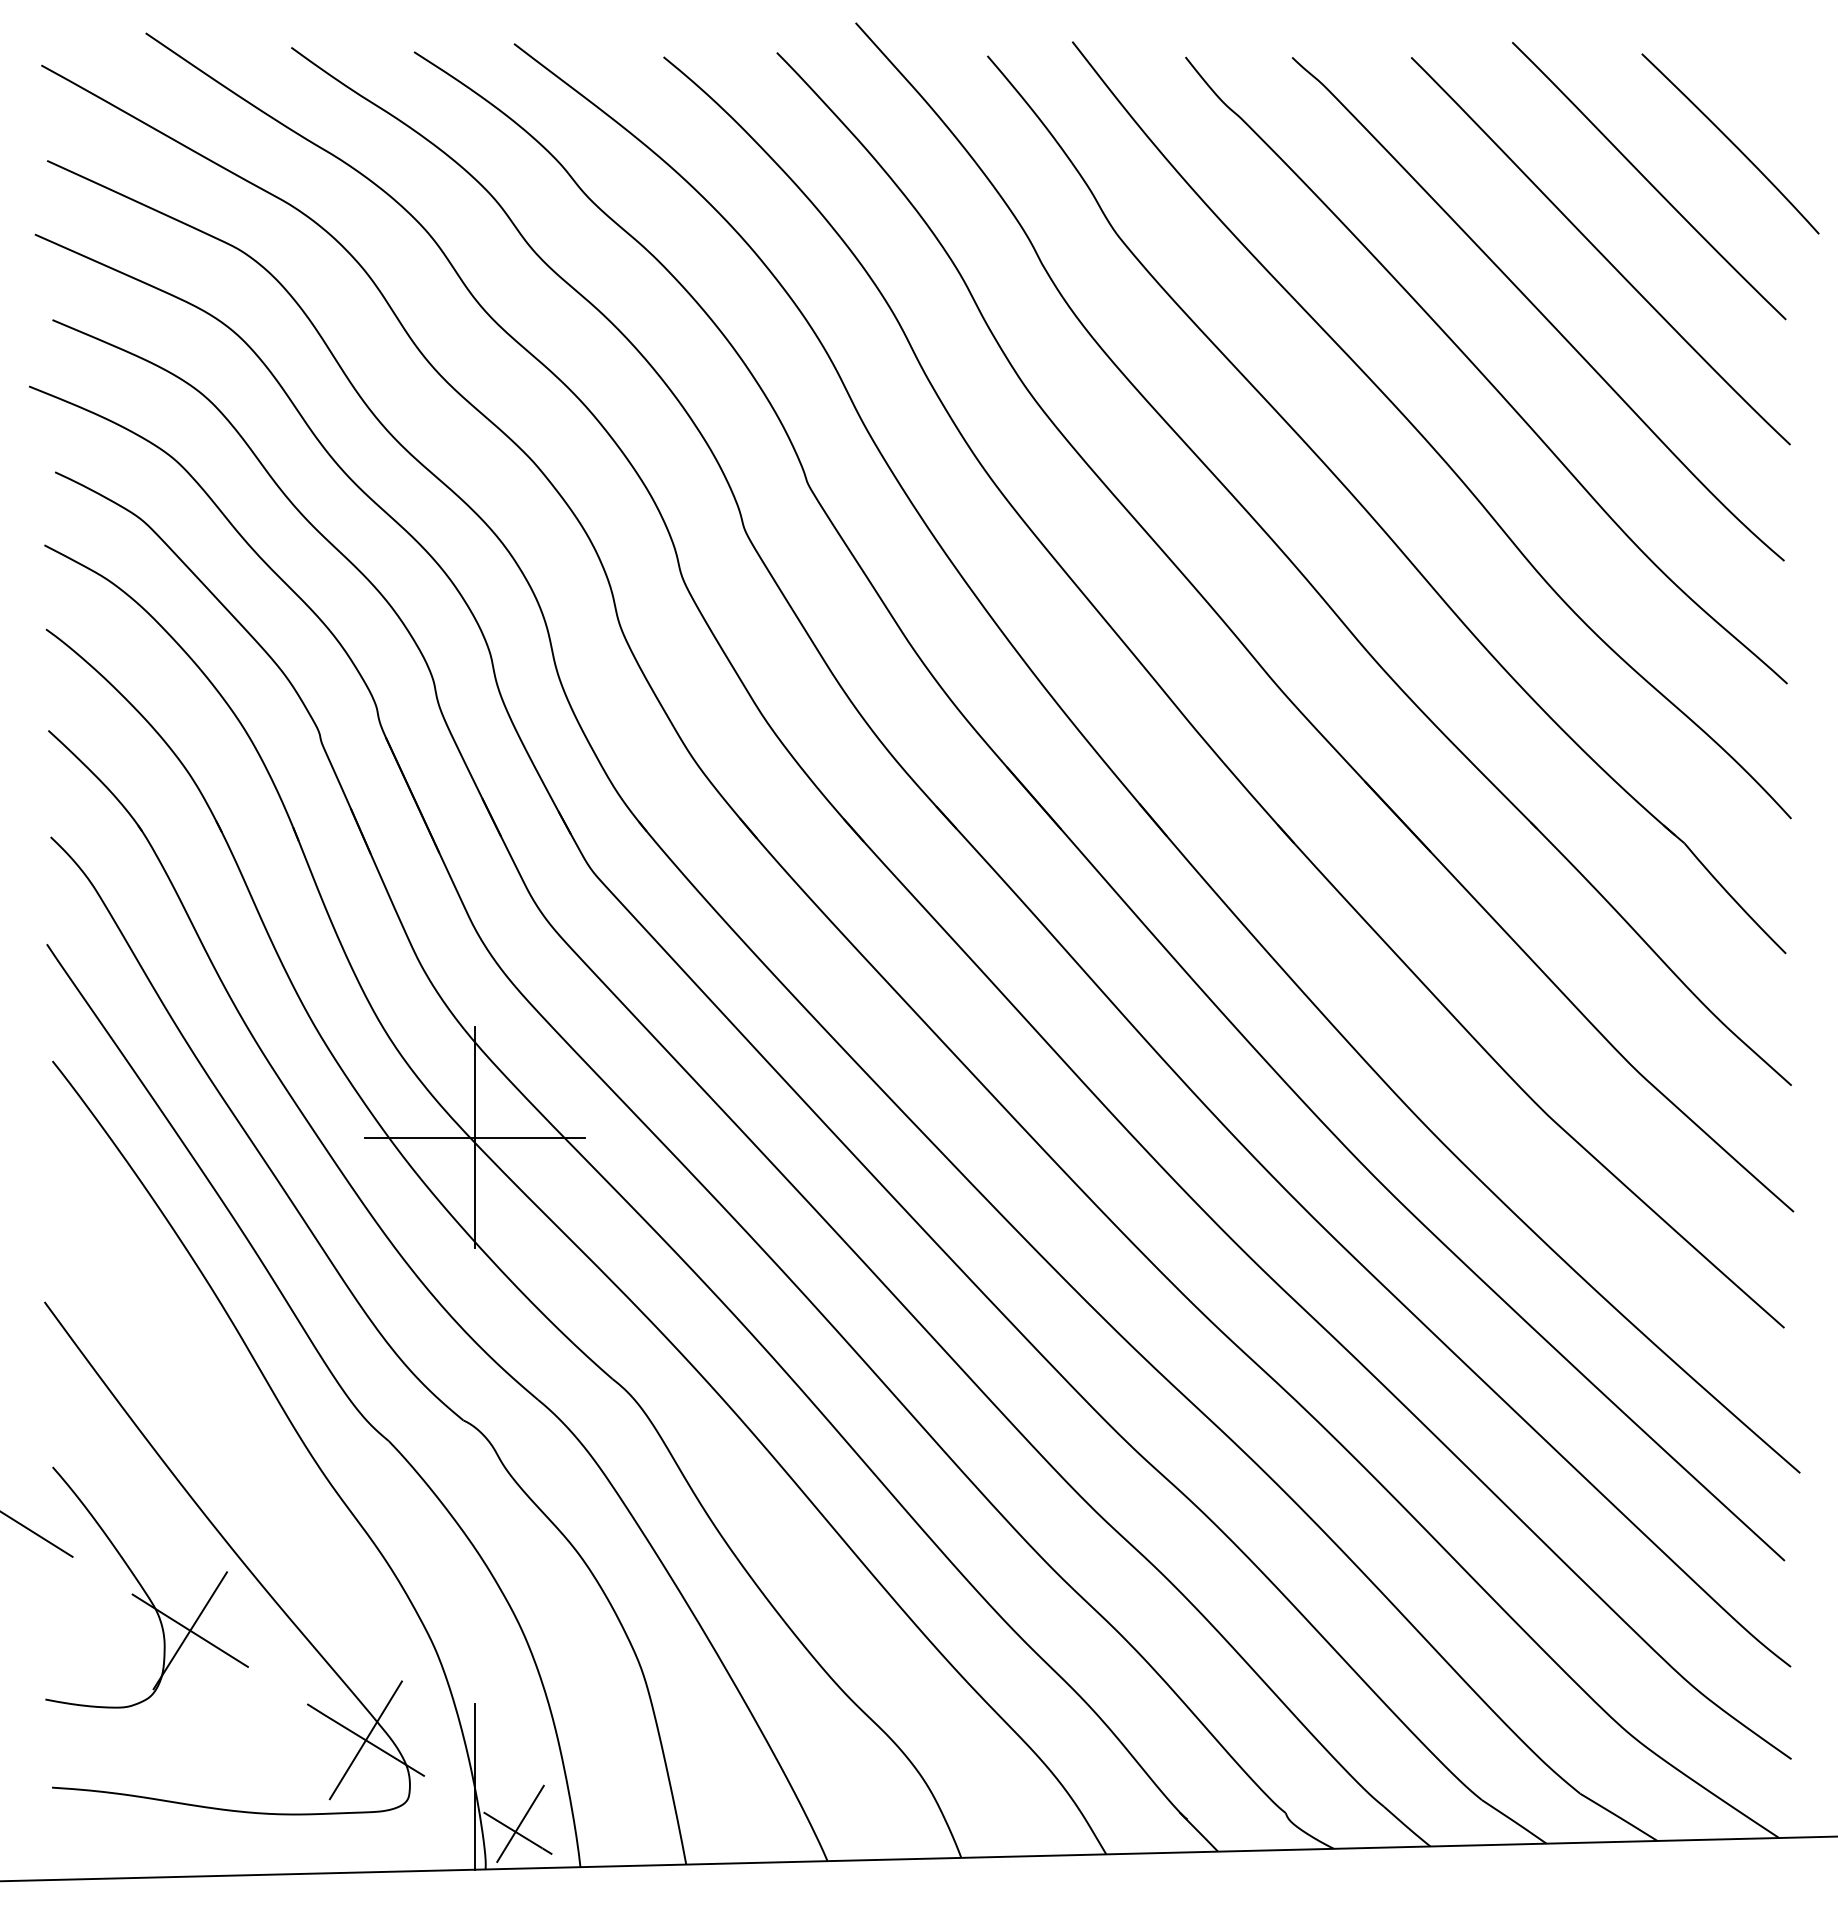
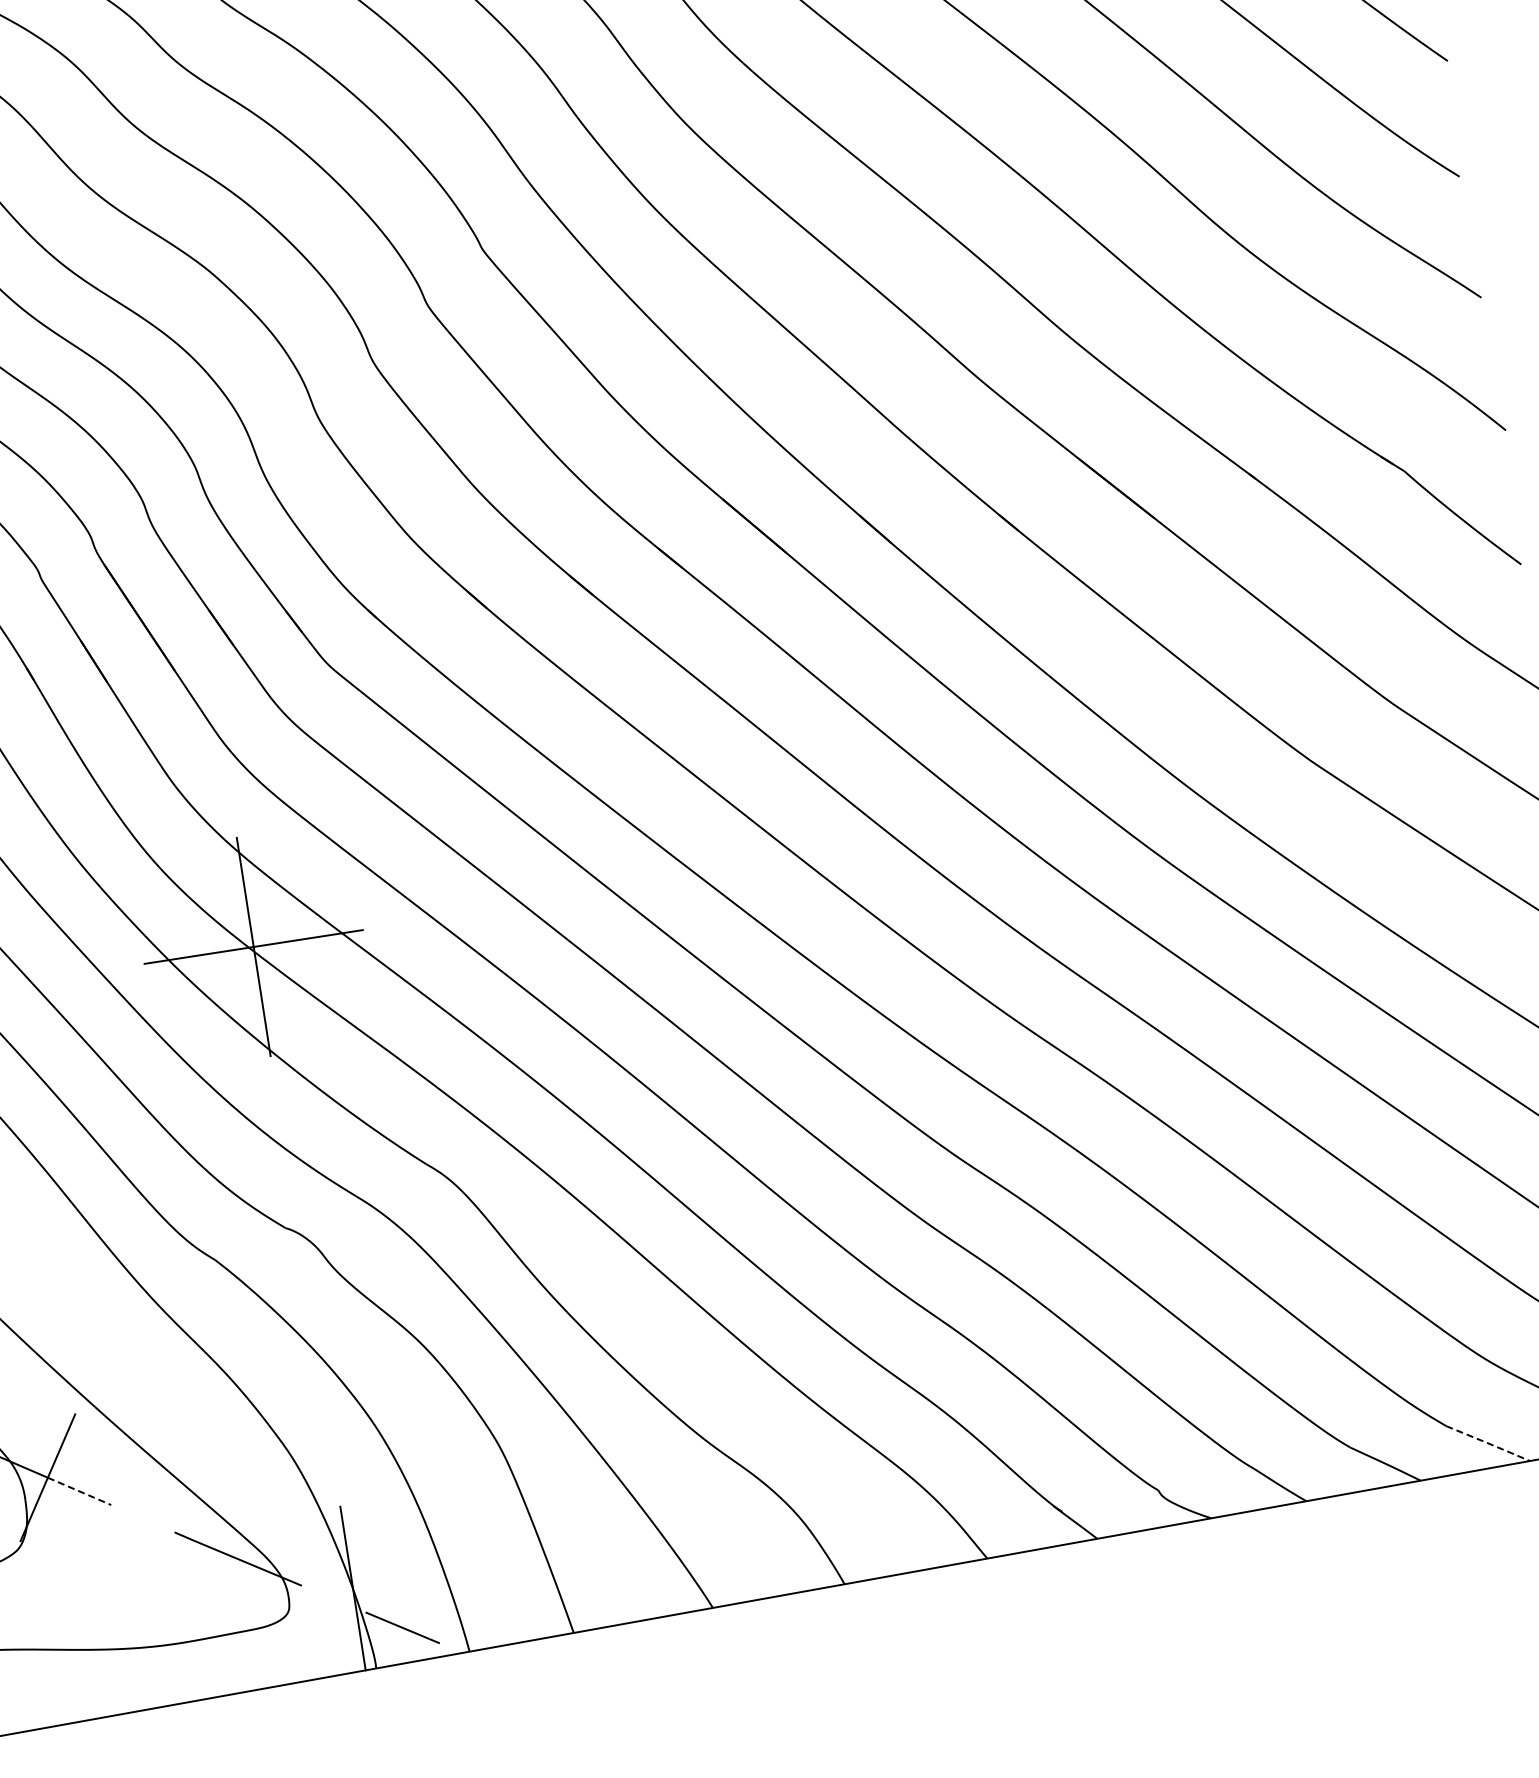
line: (219, 1649) -> (79, 1491), solid -> dashed
line: (365, 1740) -> (237, 1559), removed
line: (1619, 1817) -> (1488, 1443), solid -> dashed
line: (520, 1823) -> (403, 1617), removed

